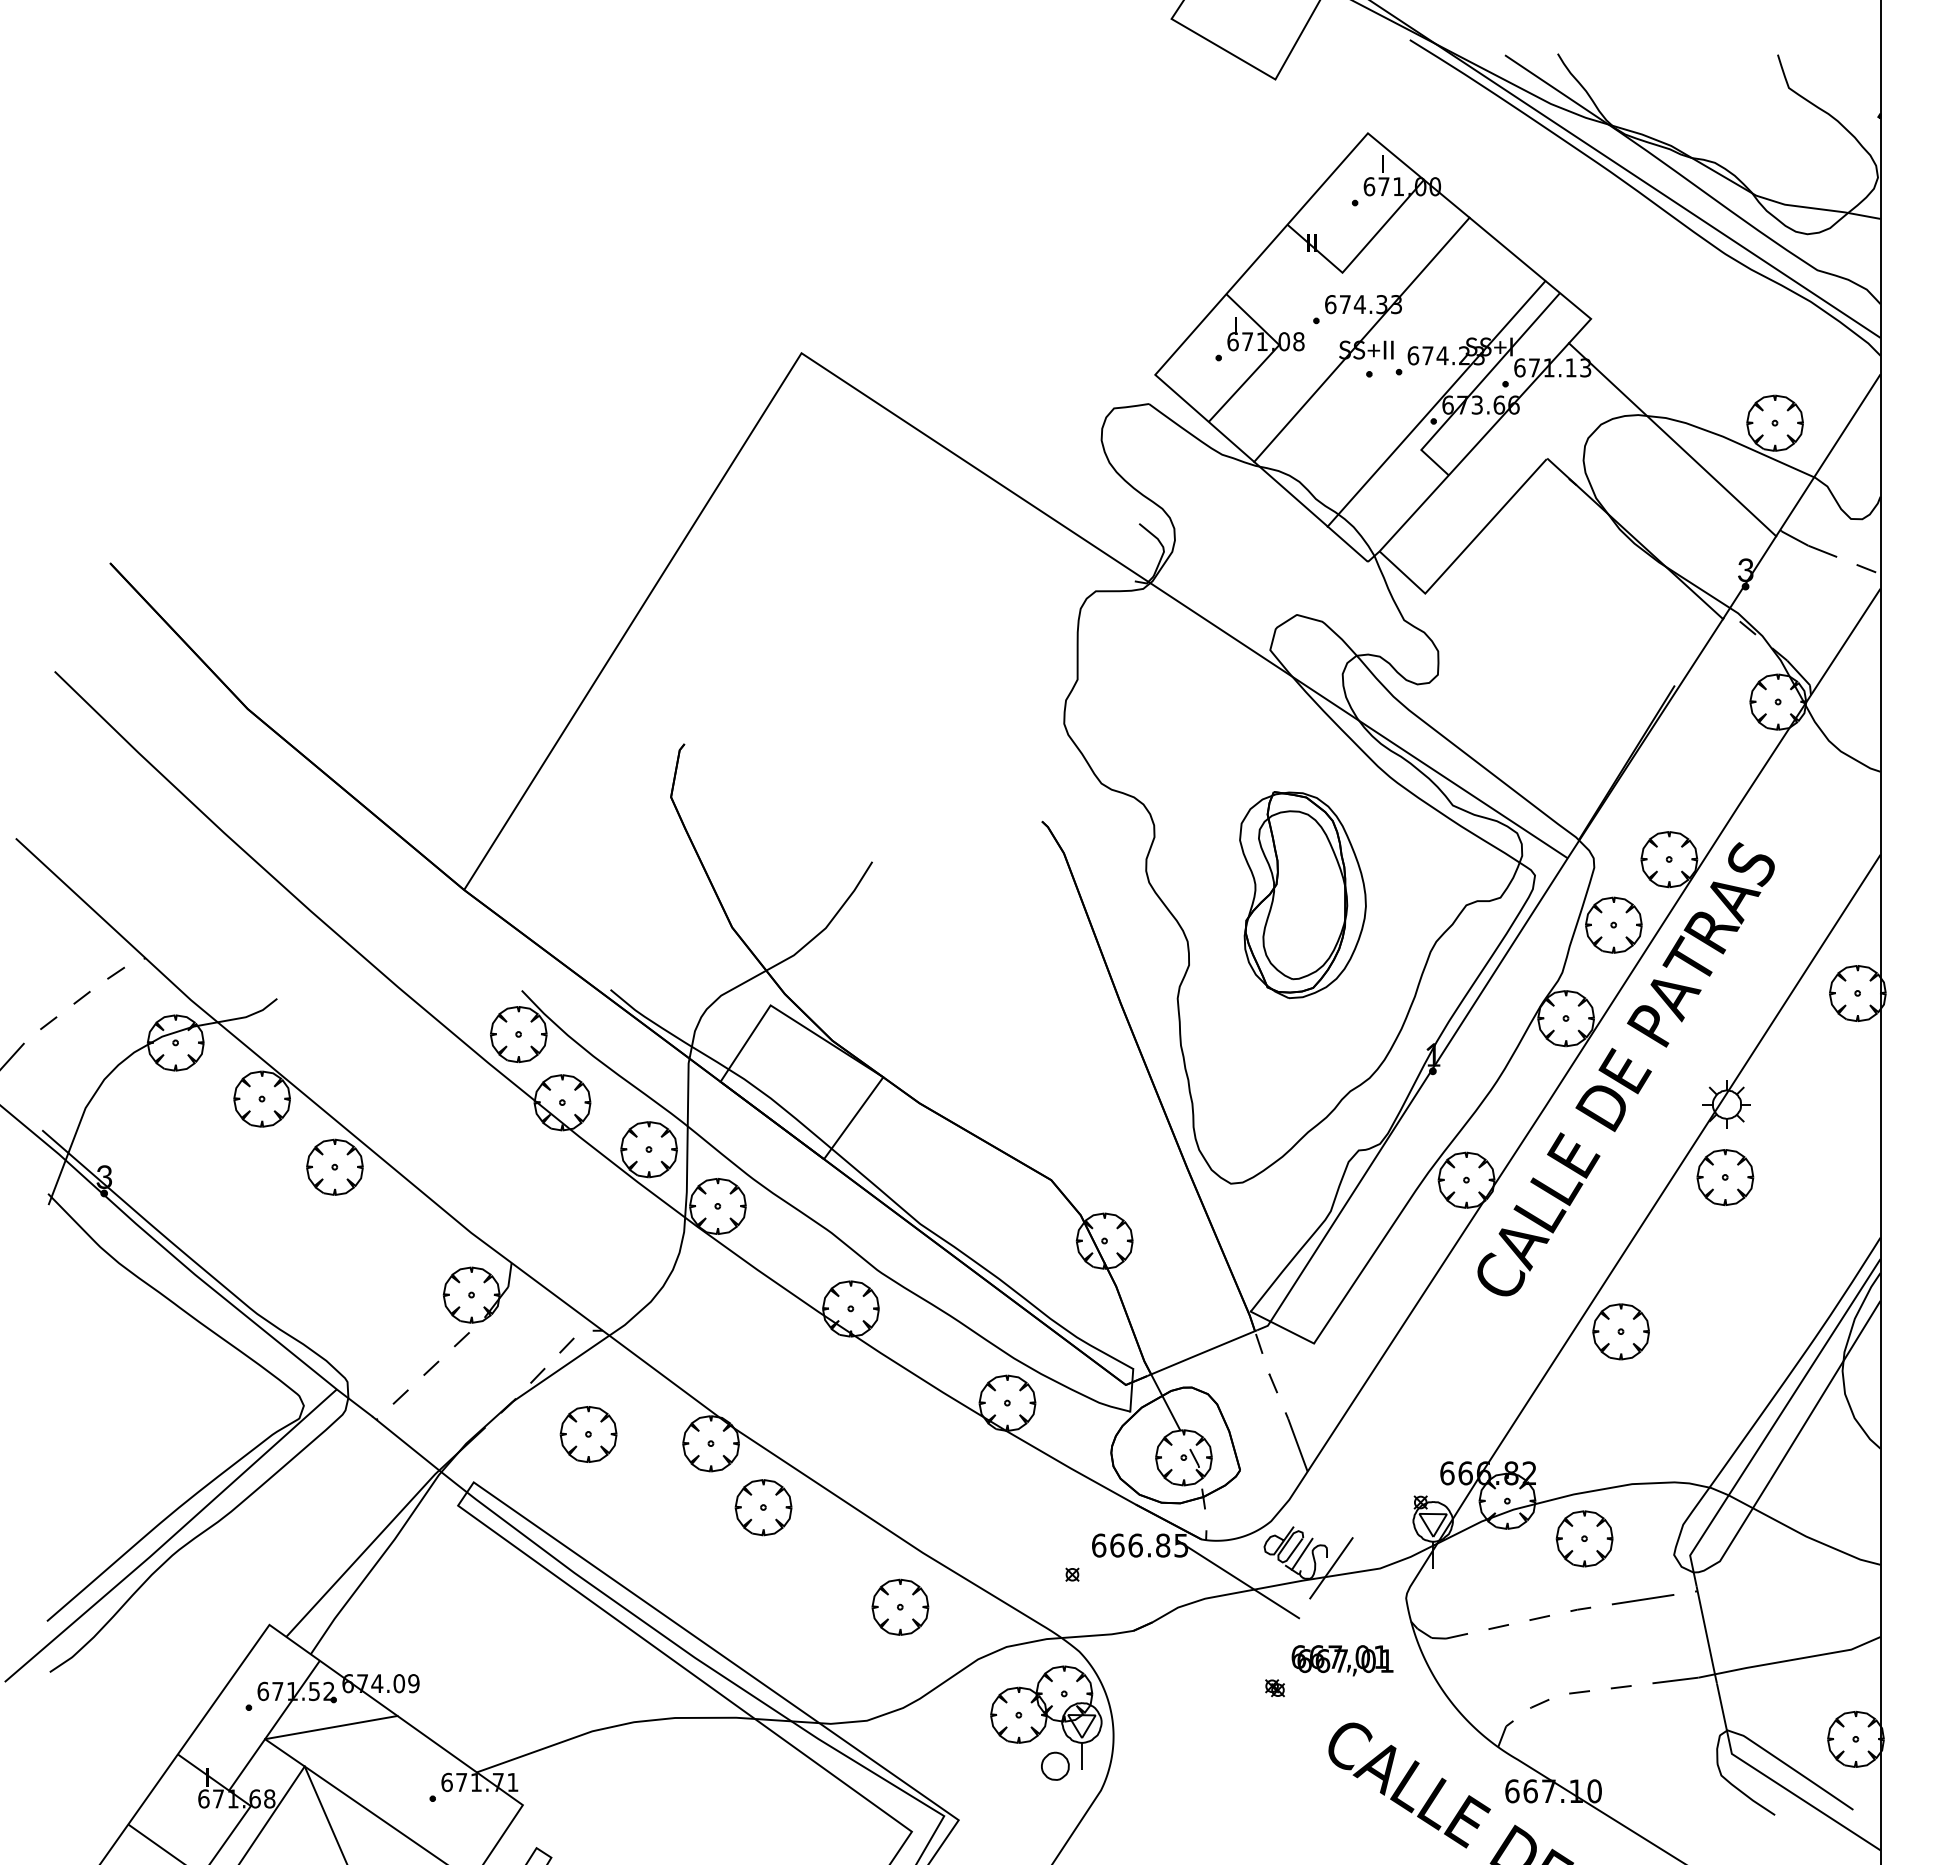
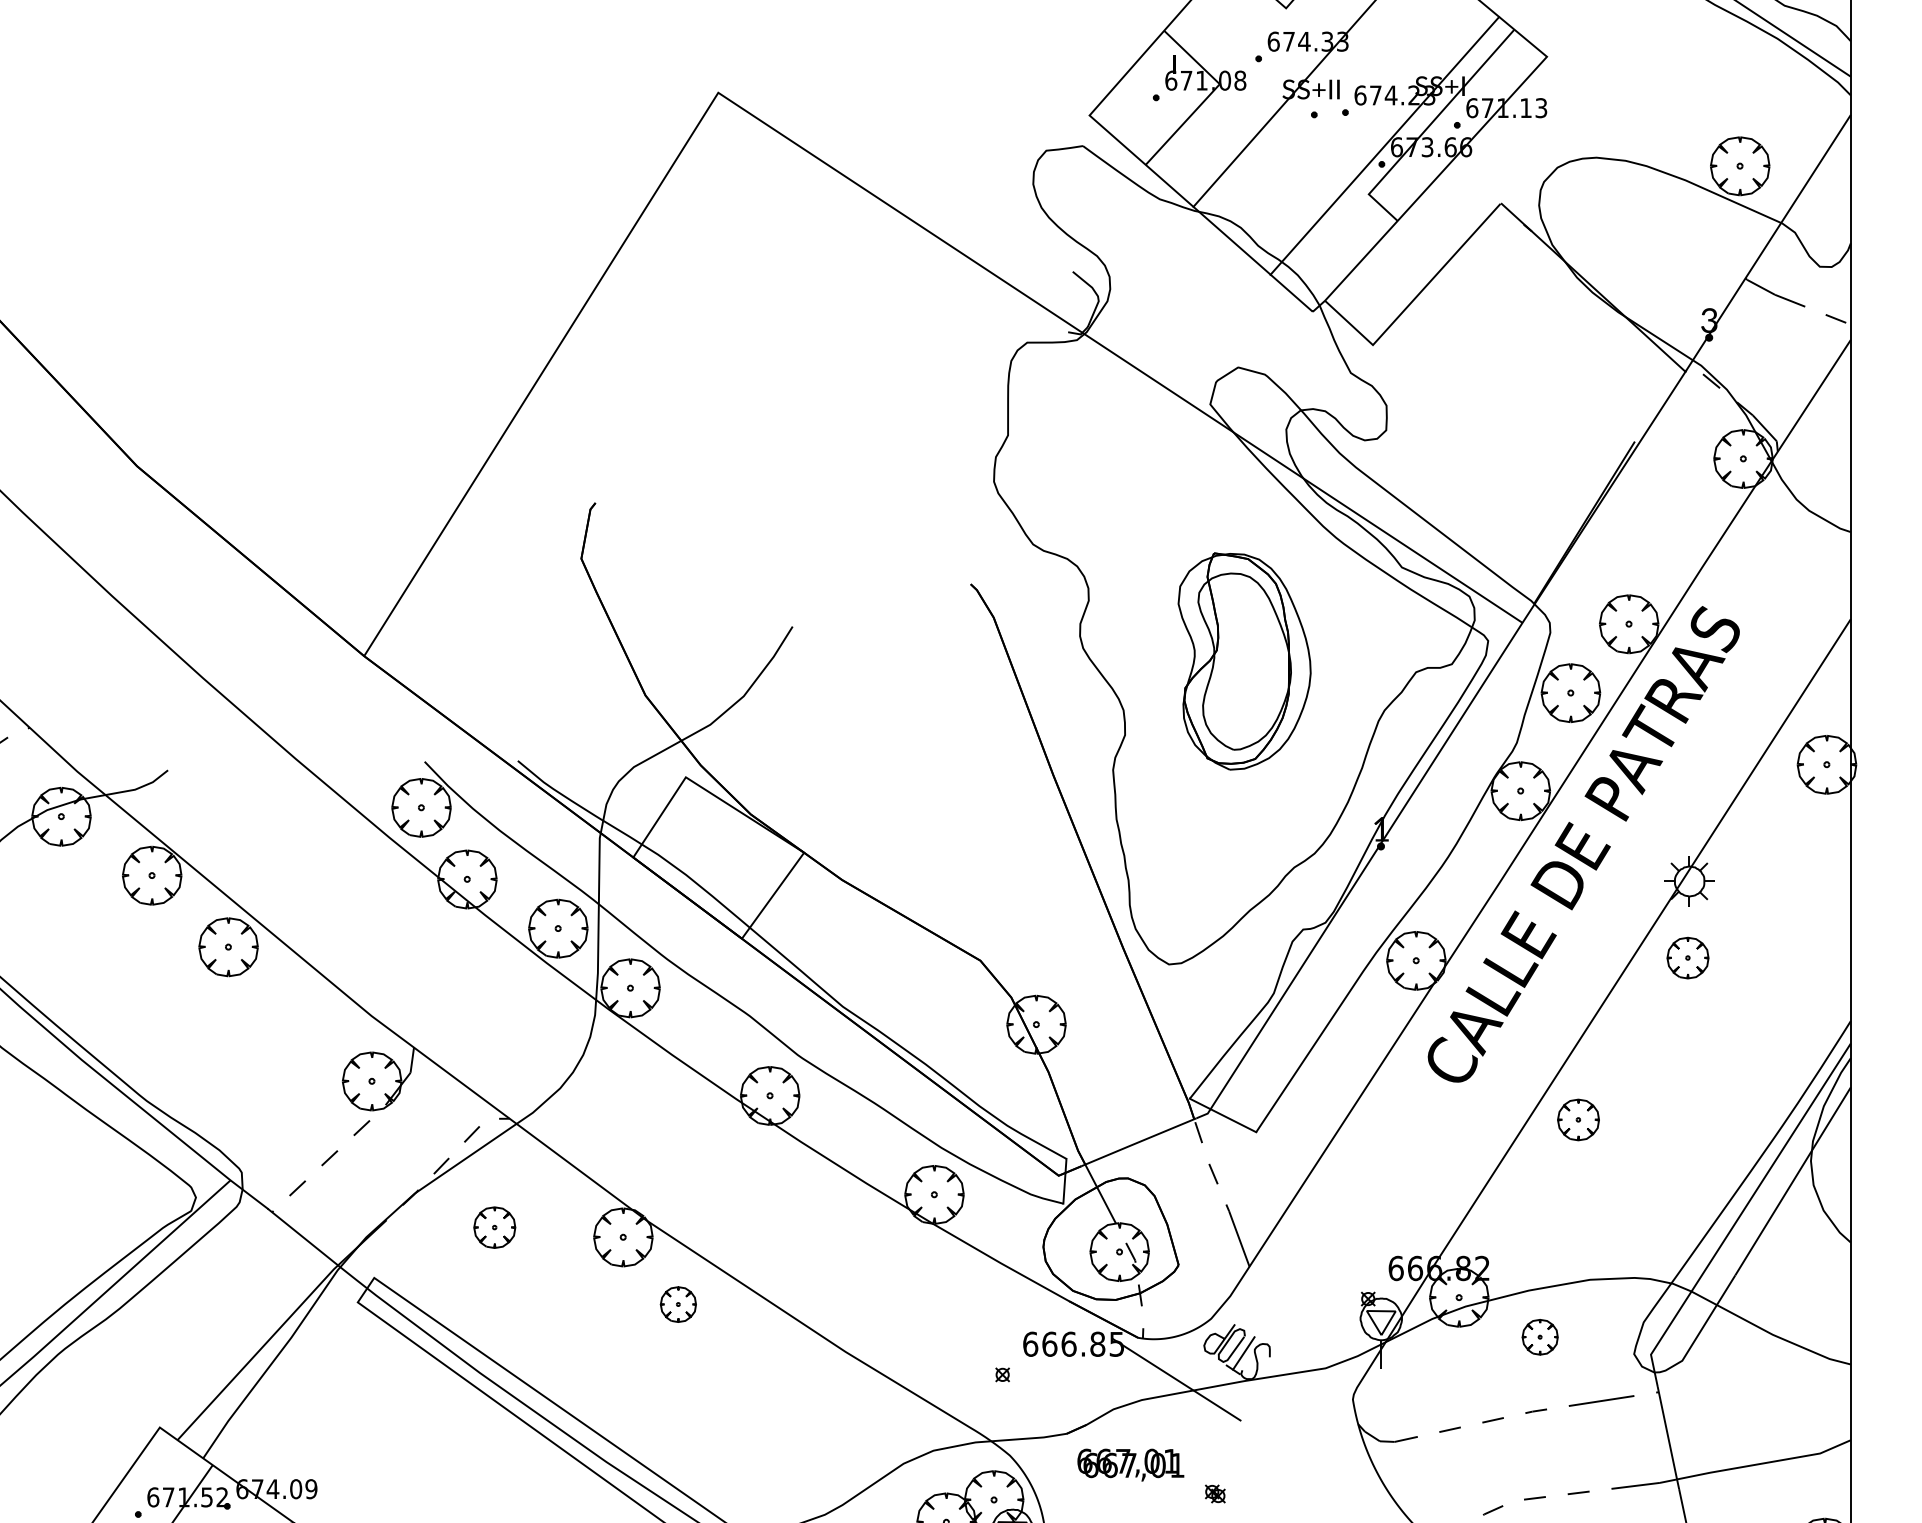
line: (1672, 439) -> (1632, 183), removed
part: (1725, 1177) -> (1688, 957), size x0.7
part: (1620, 1331) -> (1577, 1119), size x0.7
part: (588, 1434) -> (494, 1227), size x0.7
part: (763, 1507) -> (678, 1304), size x0.6
part: (1584, 1538) -> (1540, 1336), size x0.6
line: (1331, 1568) -> (1274, 1368), removed
part: (900, 1606) -> (822, 1408), removed
text: (1342, 1660) -> (1130, 1464), moved

